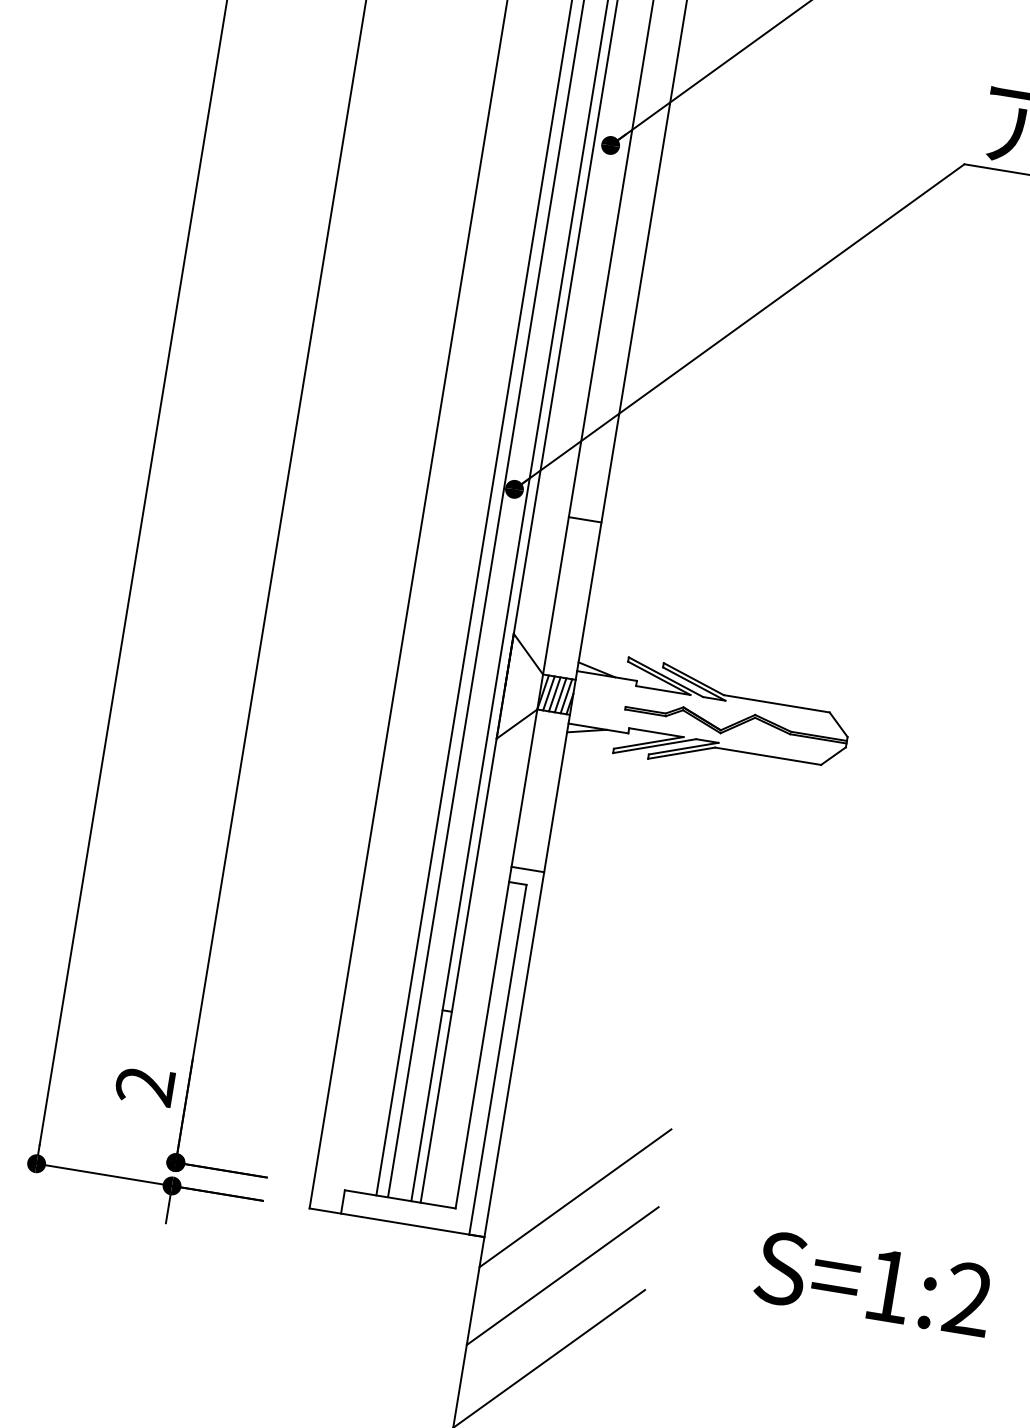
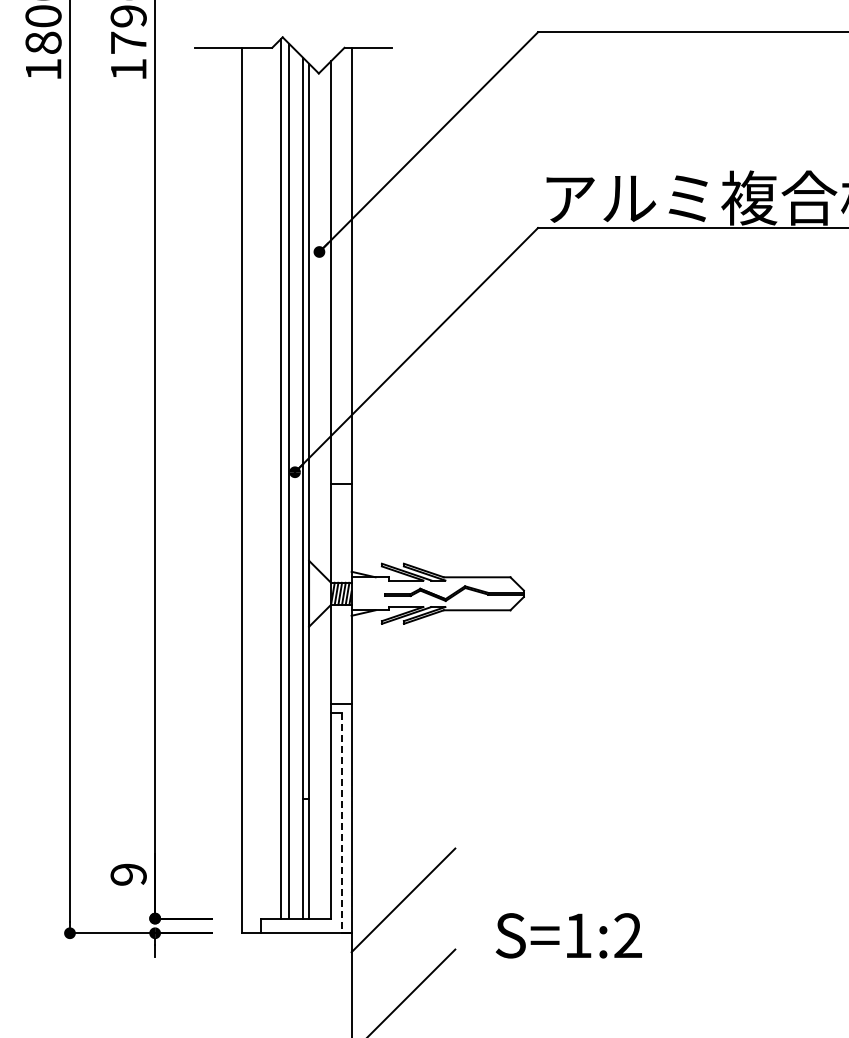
line: (498, 1060) -> (342, 823), solid -> dashed
text: (144, 1085) -> (128, 874), 2 -> 9
line: (562, 1276) -> (403, 949), removed
text: (873, 1283) -> (568, 935), moved

